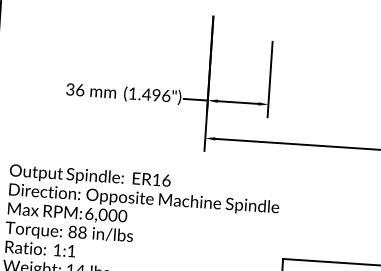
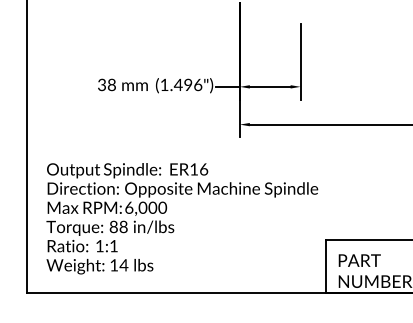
text: (79, 89) -> (111, 84), 36 -> 38

